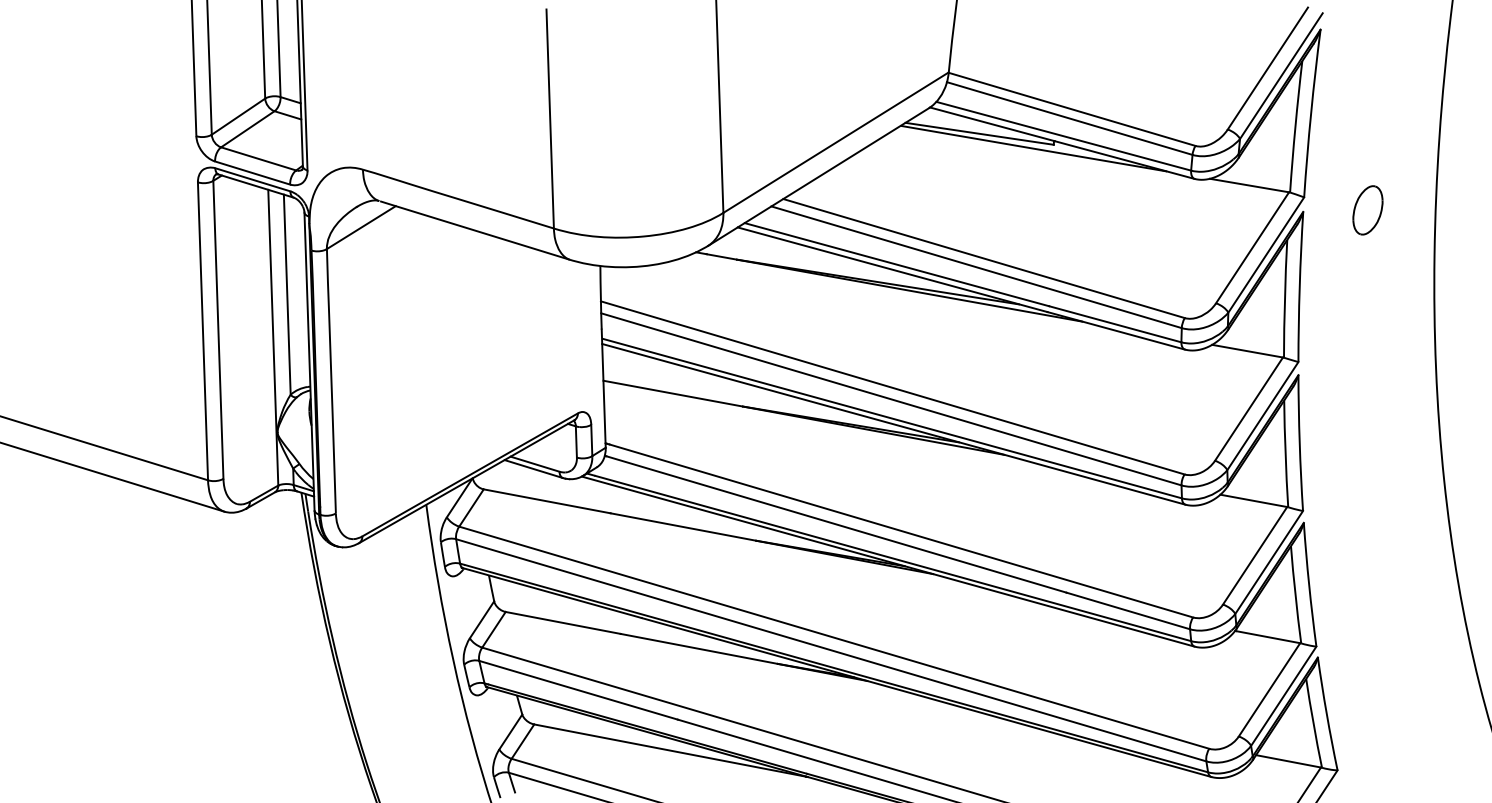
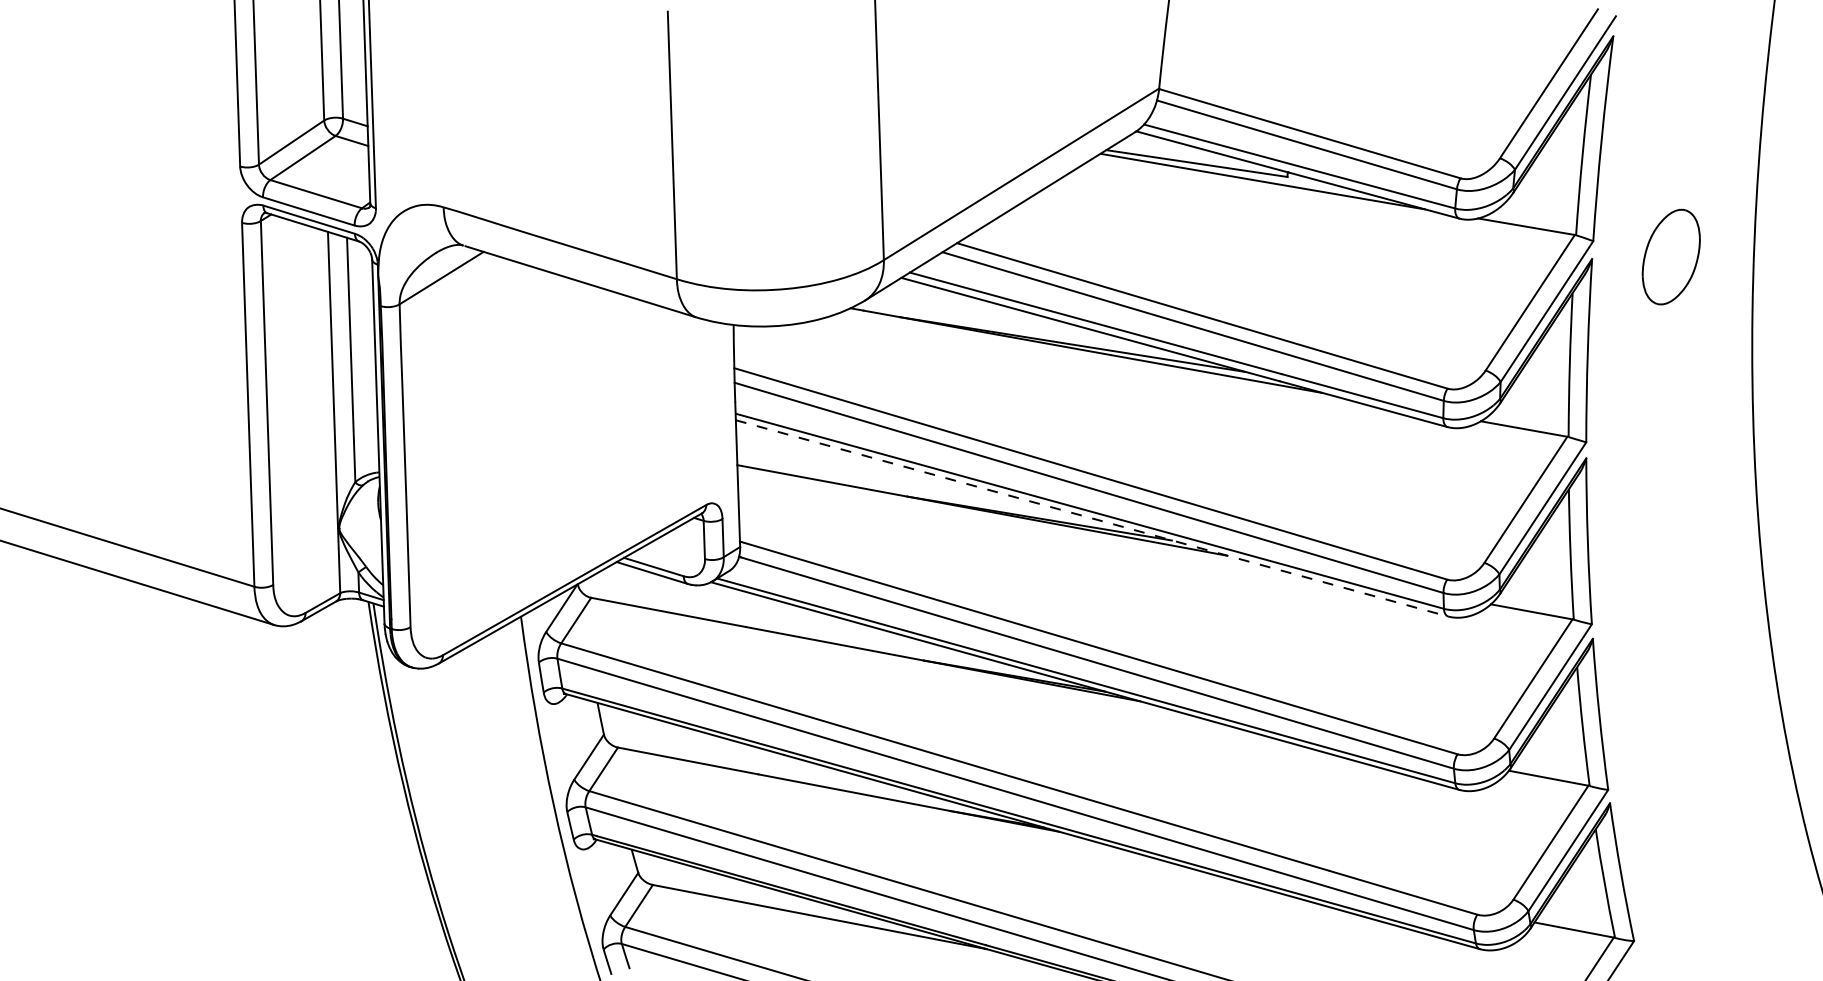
part: (1367, 209) -> (1670, 256), size x1.6
line: (894, 424) -> (1092, 518), solid -> dashed

